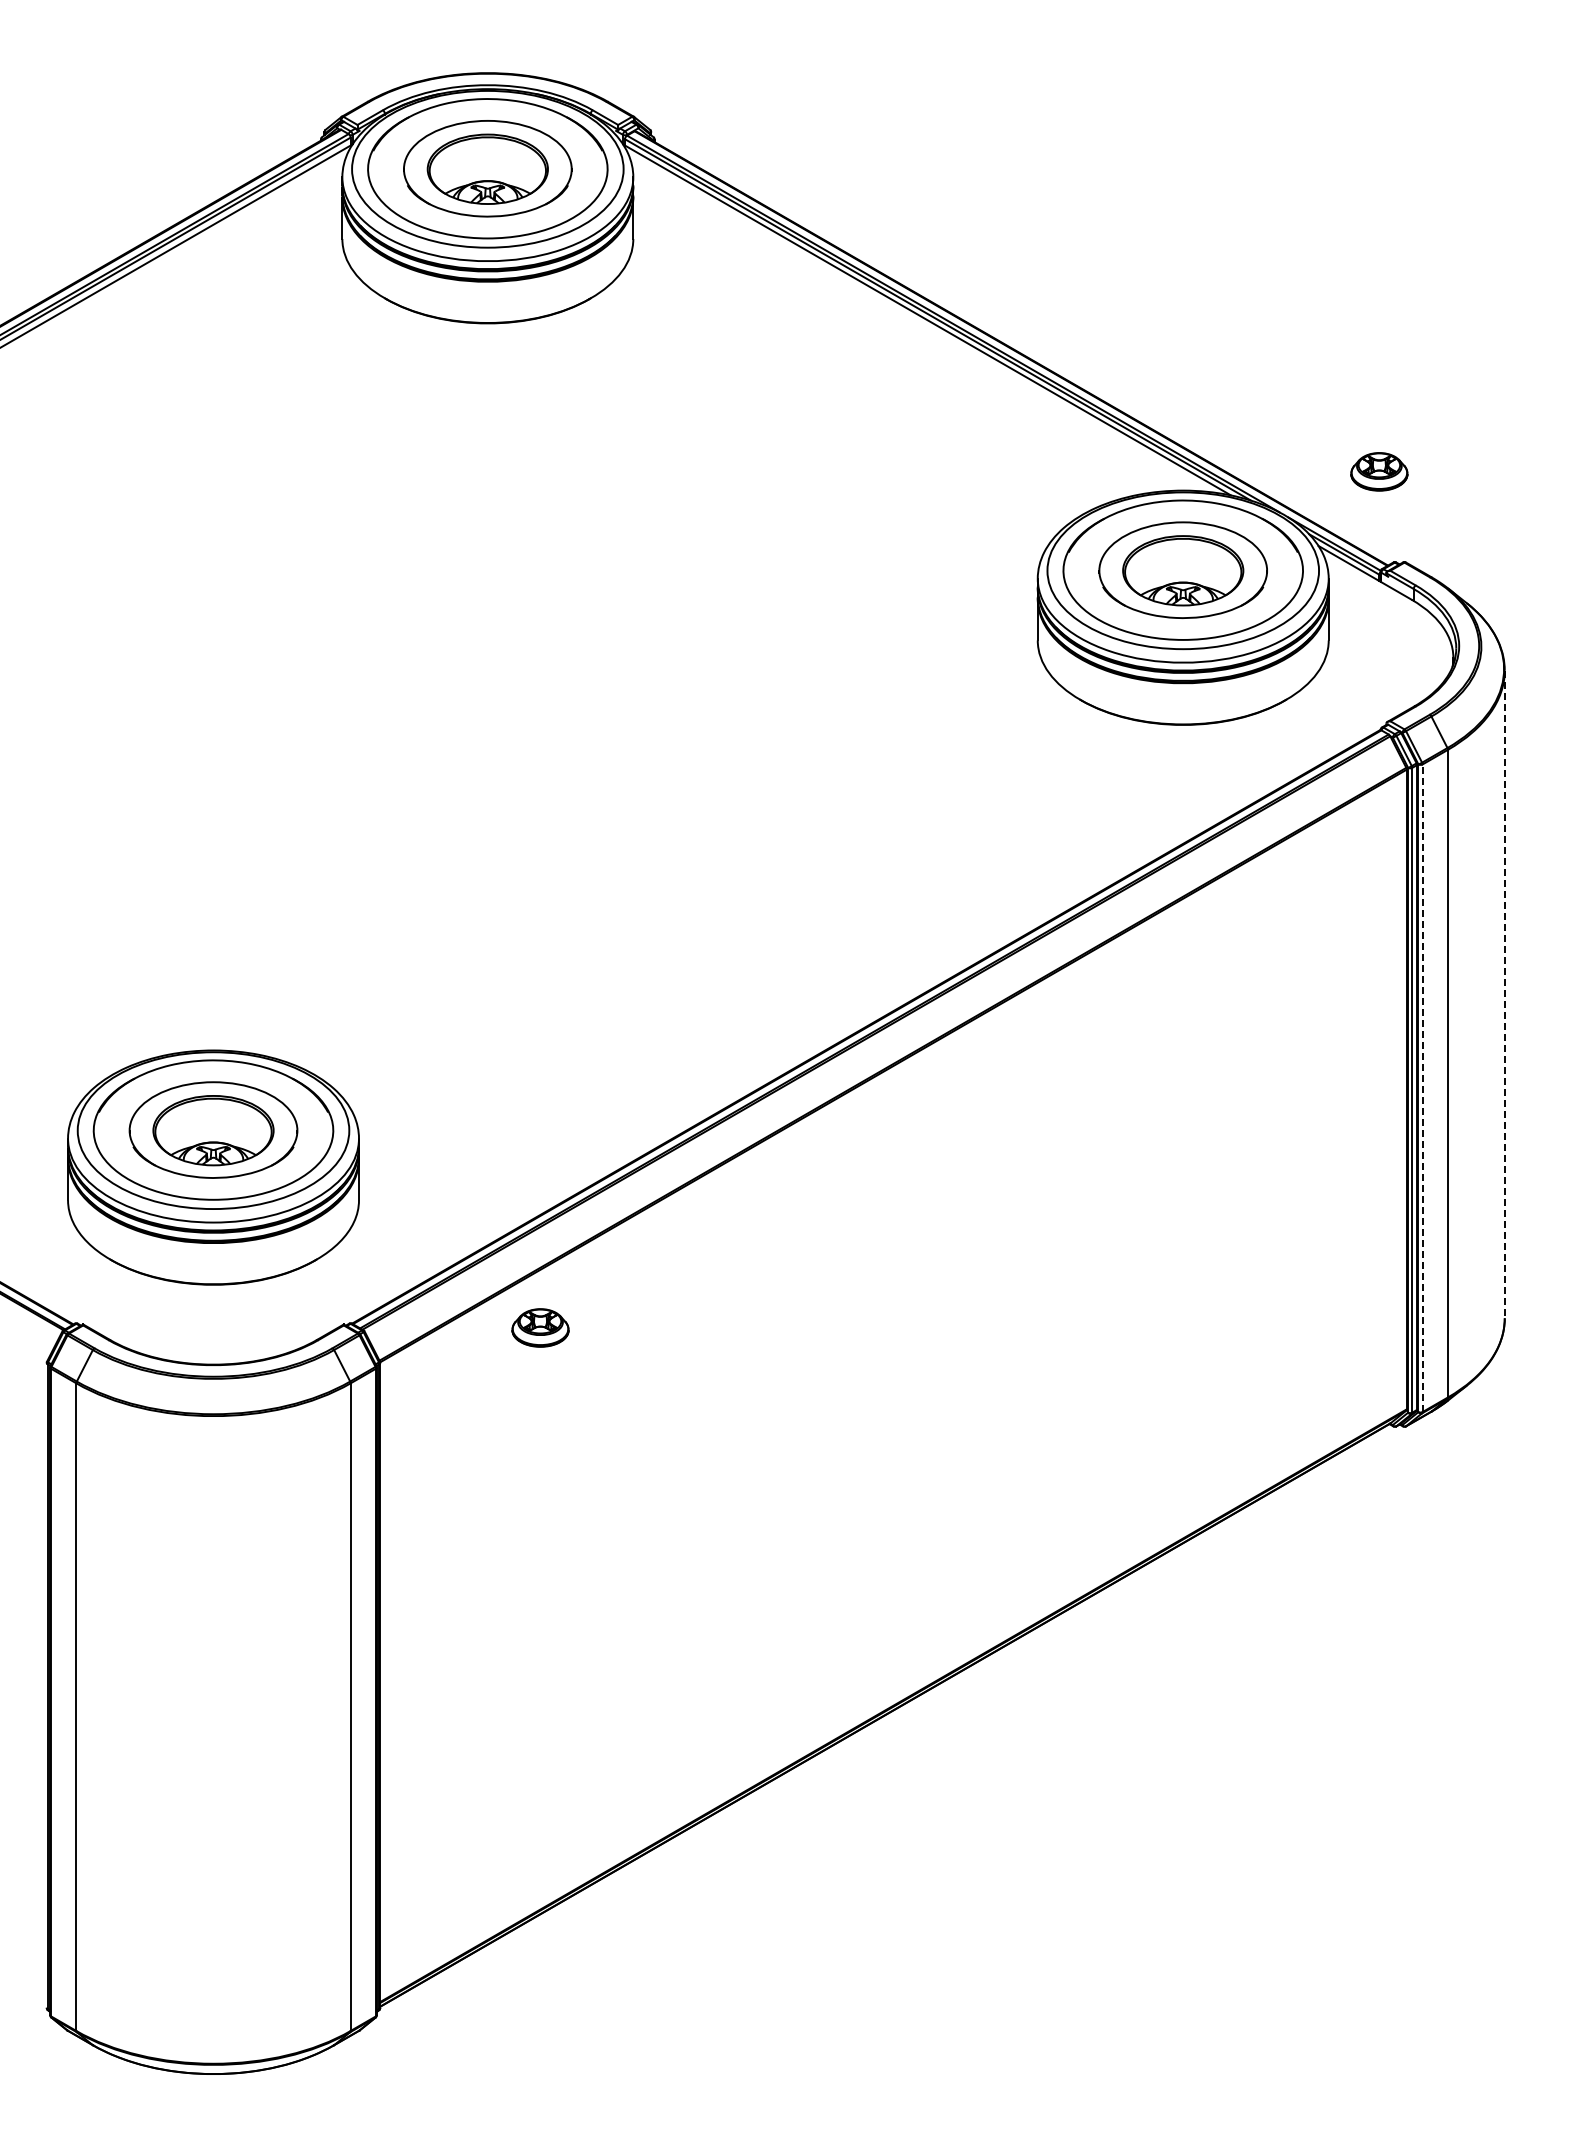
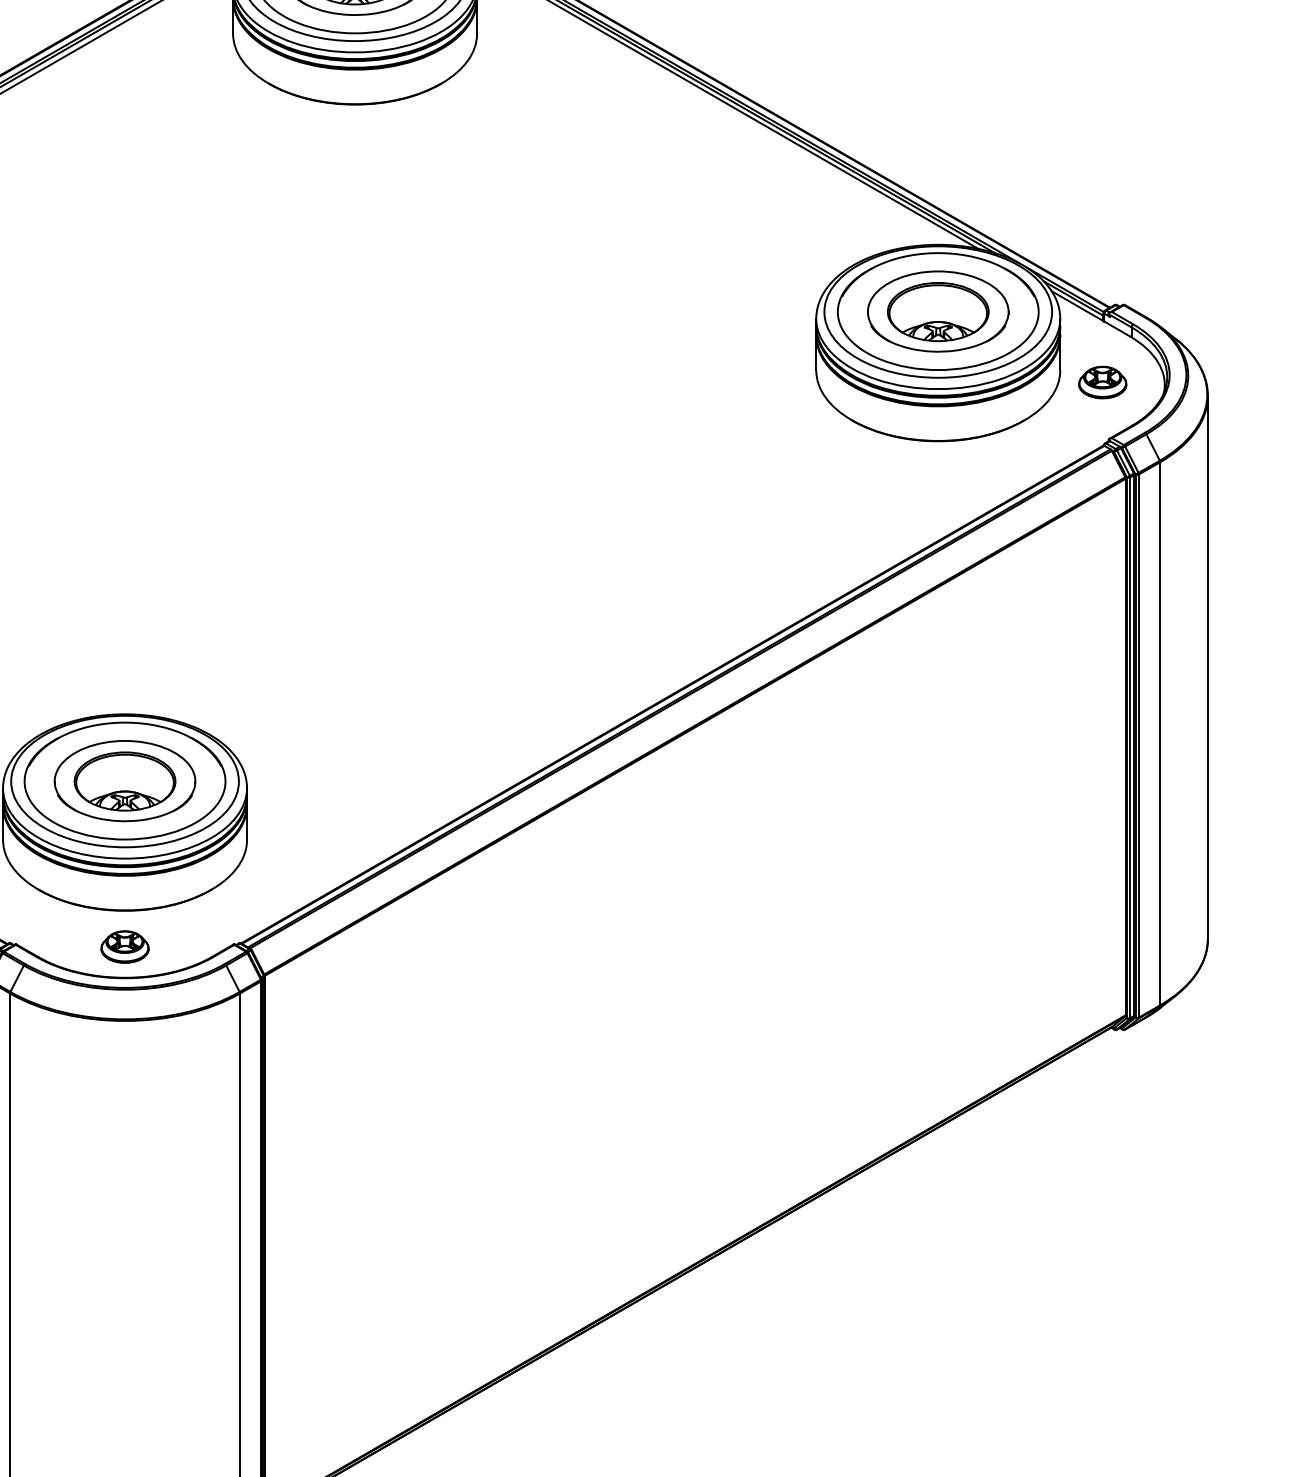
part: (1379, 471) -> (1102, 382), moved
line: (1504, 994) -> (1207, 667), dashed -> solid
line: (1422, 1088) -> (1138, 746), dashed -> solid
part: (540, 1327) -> (125, 946), moved

